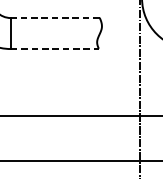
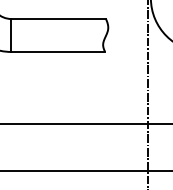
line: (55, 18) -> (58, 19), dashed -> solid
line: (55, 48) -> (58, 51), dashed -> solid

